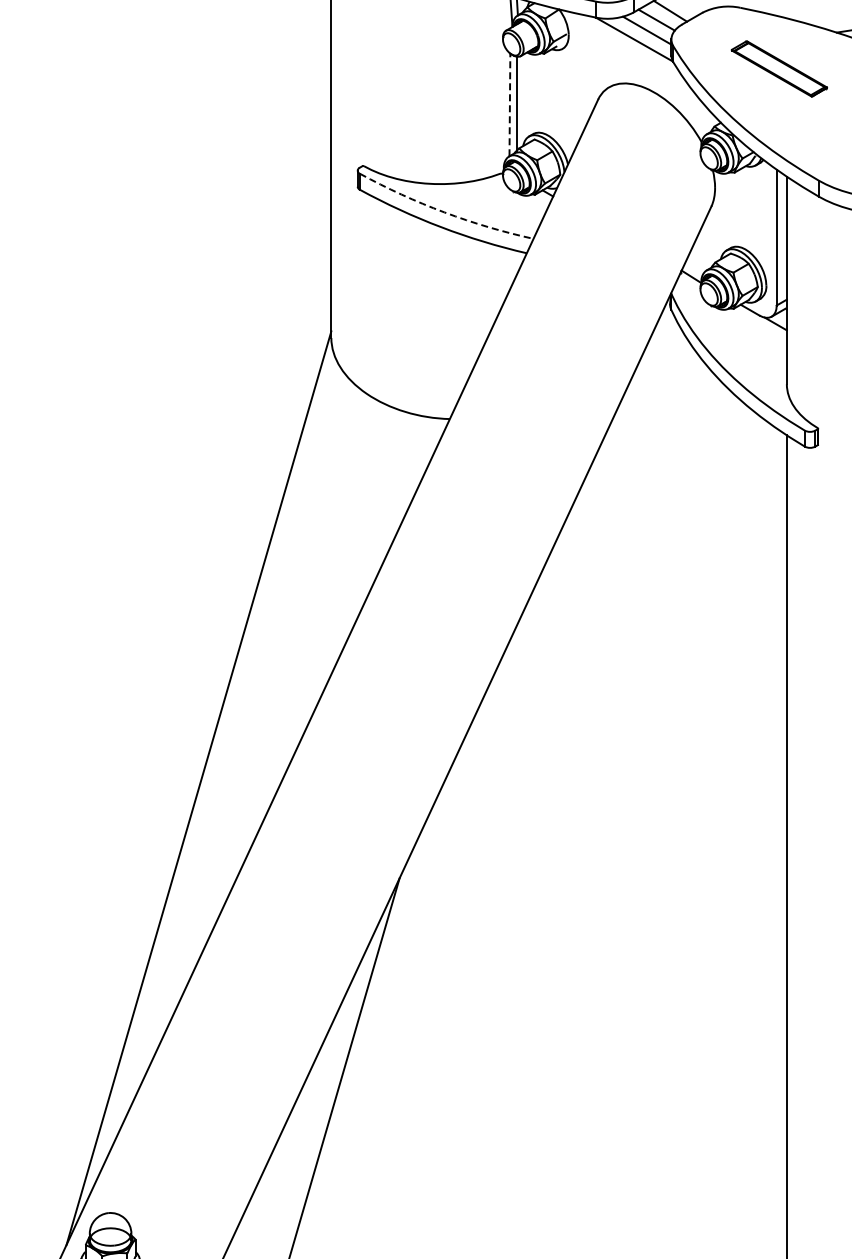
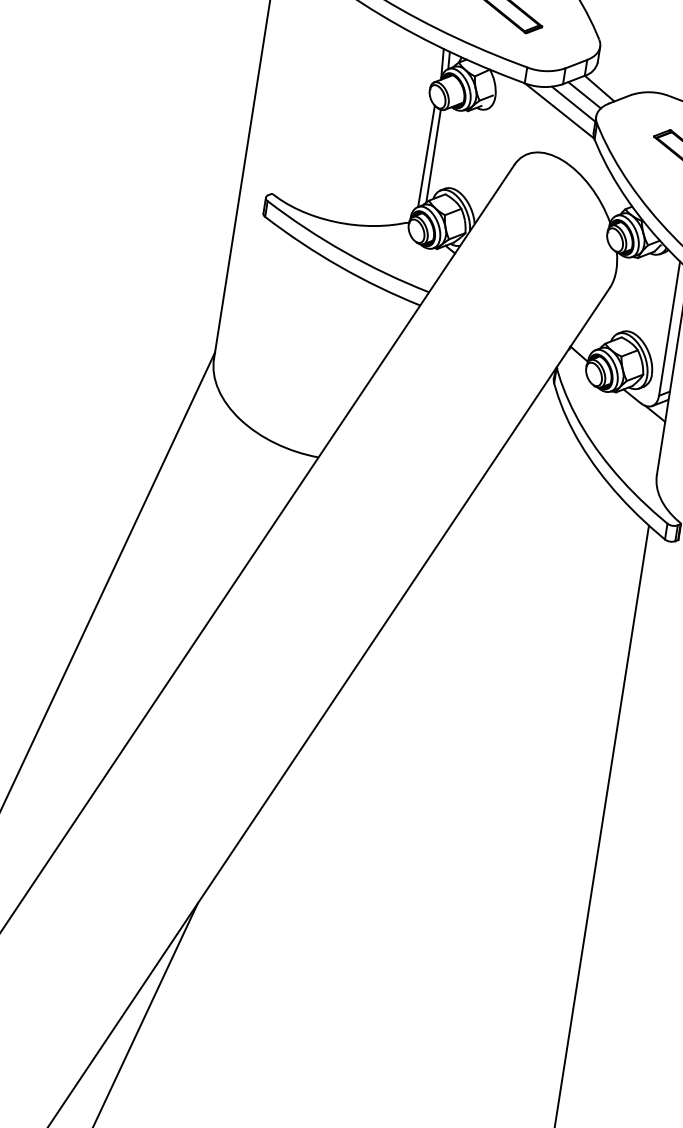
line: (509, 104) -> (426, 155), dashed -> solid
arc: (444, 212) -> (345, 252), dashed -> solid

